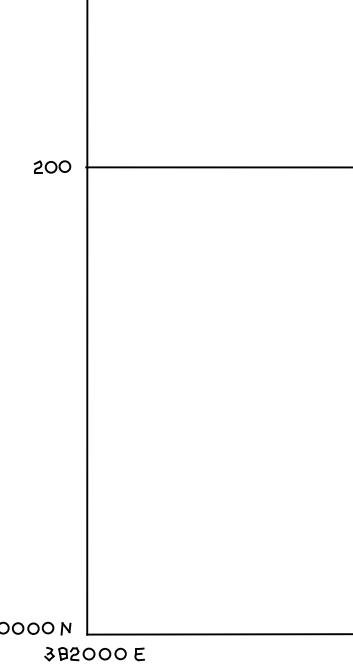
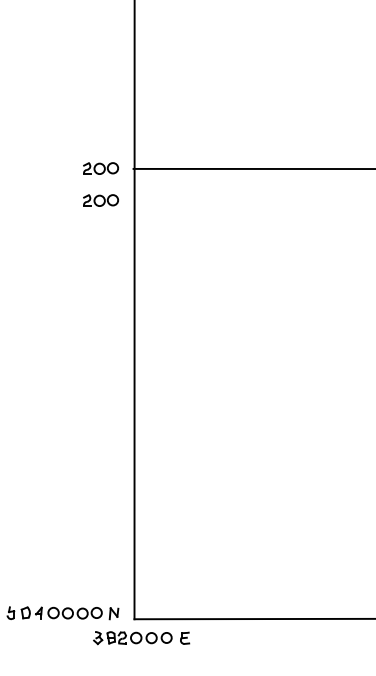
part: (51, 200) -> (100, 200), added

